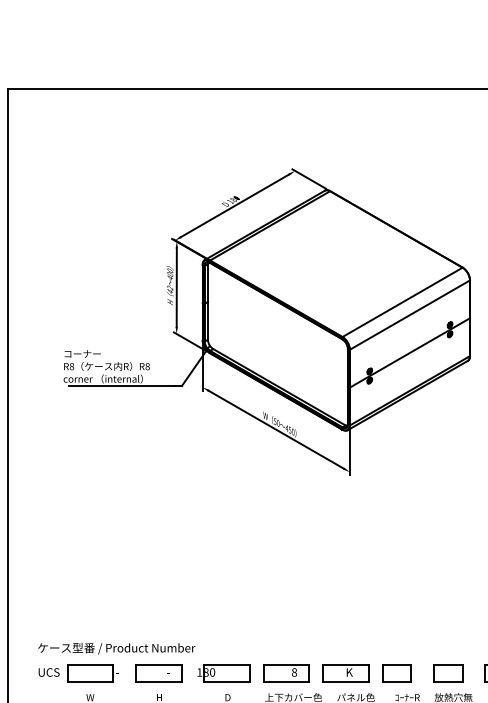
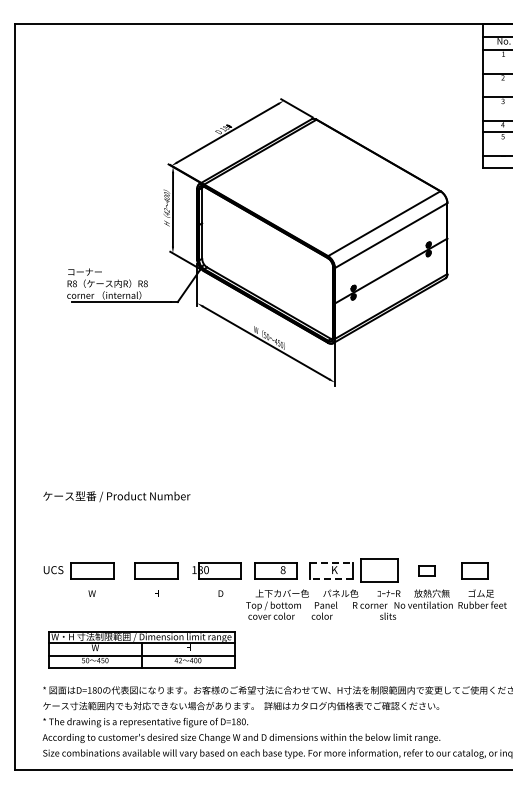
text: (116, 648) -> (116, 496), moved
line: (347, 664) -> (332, 562), solid -> dashed
part: (397, 672) -> (379, 570), size x1.4
part: (447, 672) -> (426, 570), size x0.6
line: (346, 681) -> (331, 578), solid -> dashed

